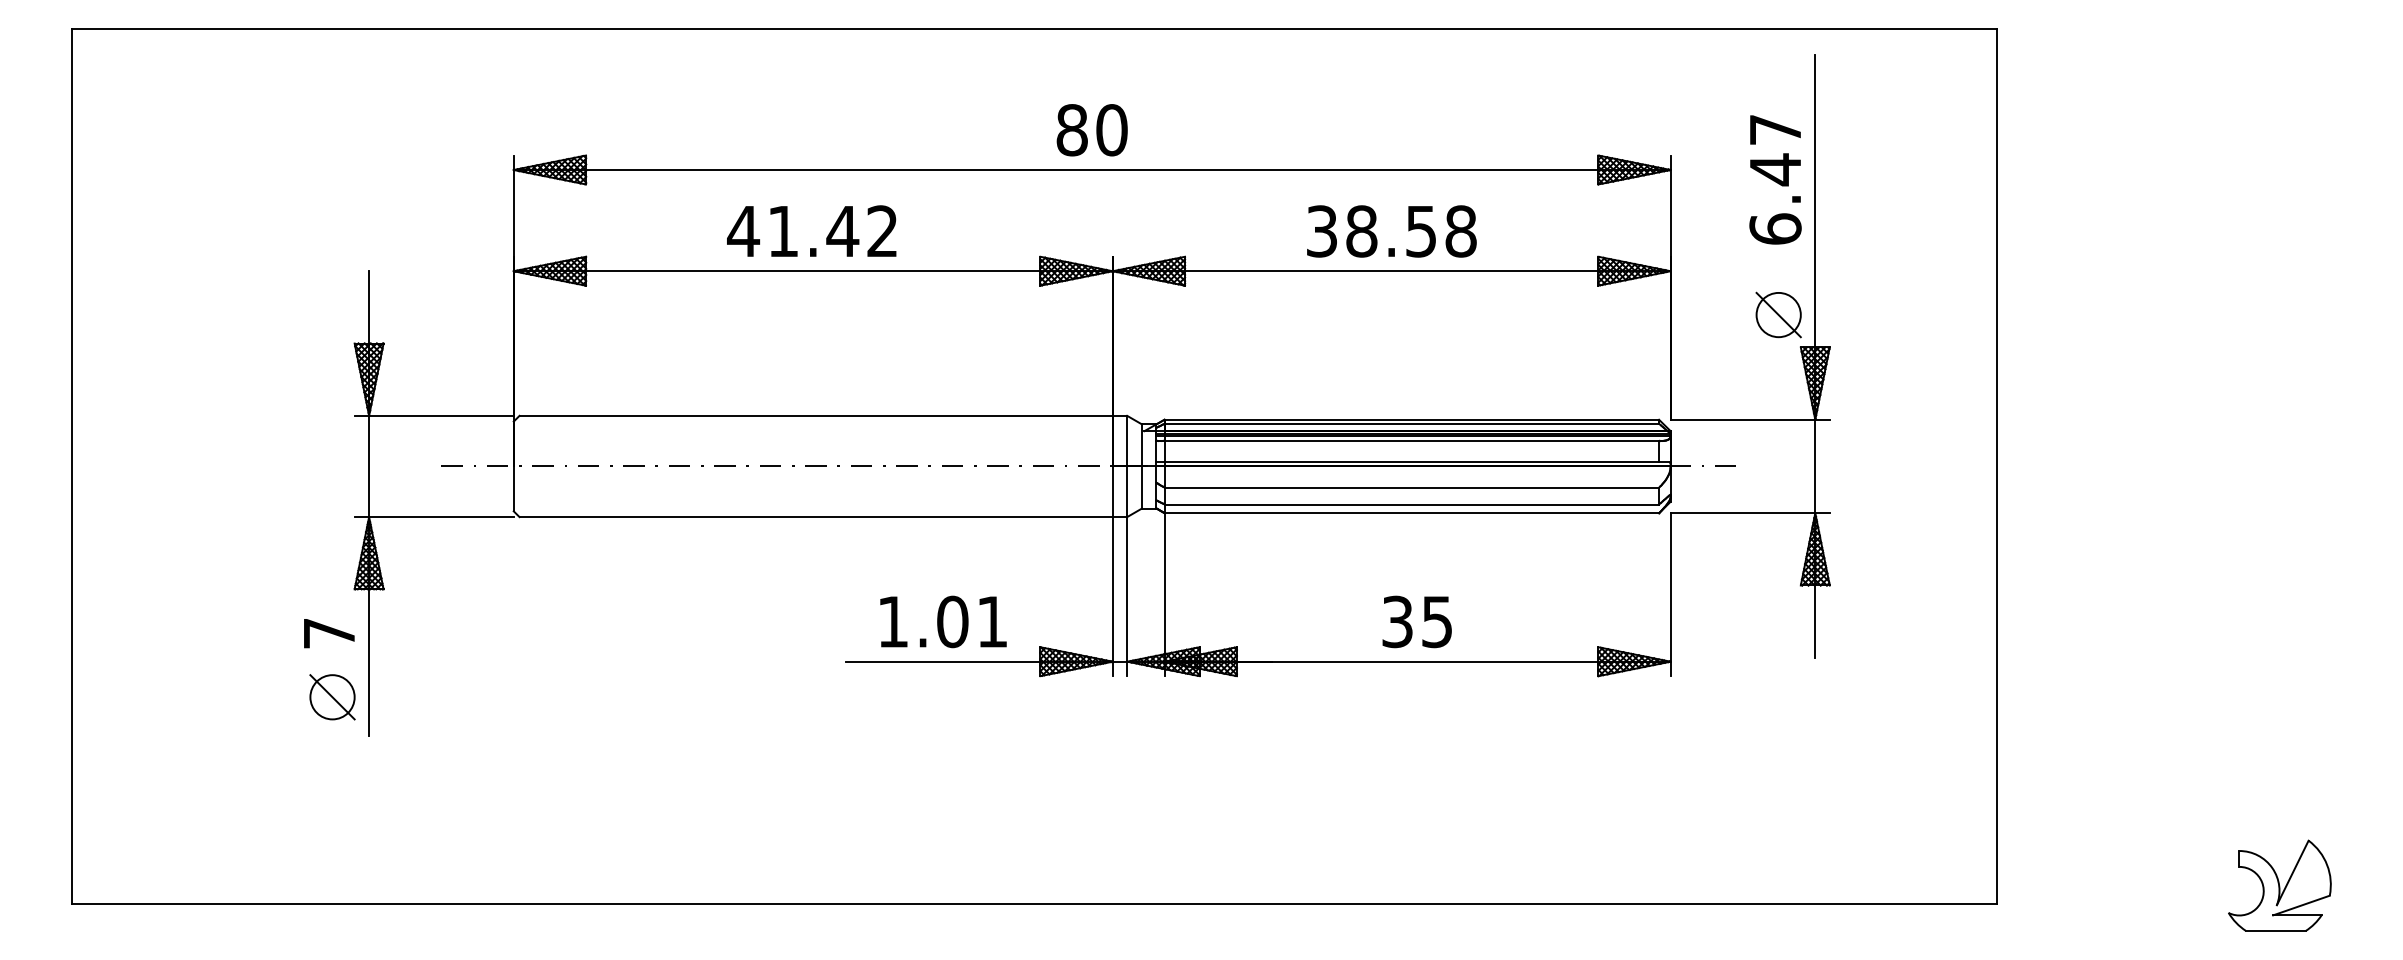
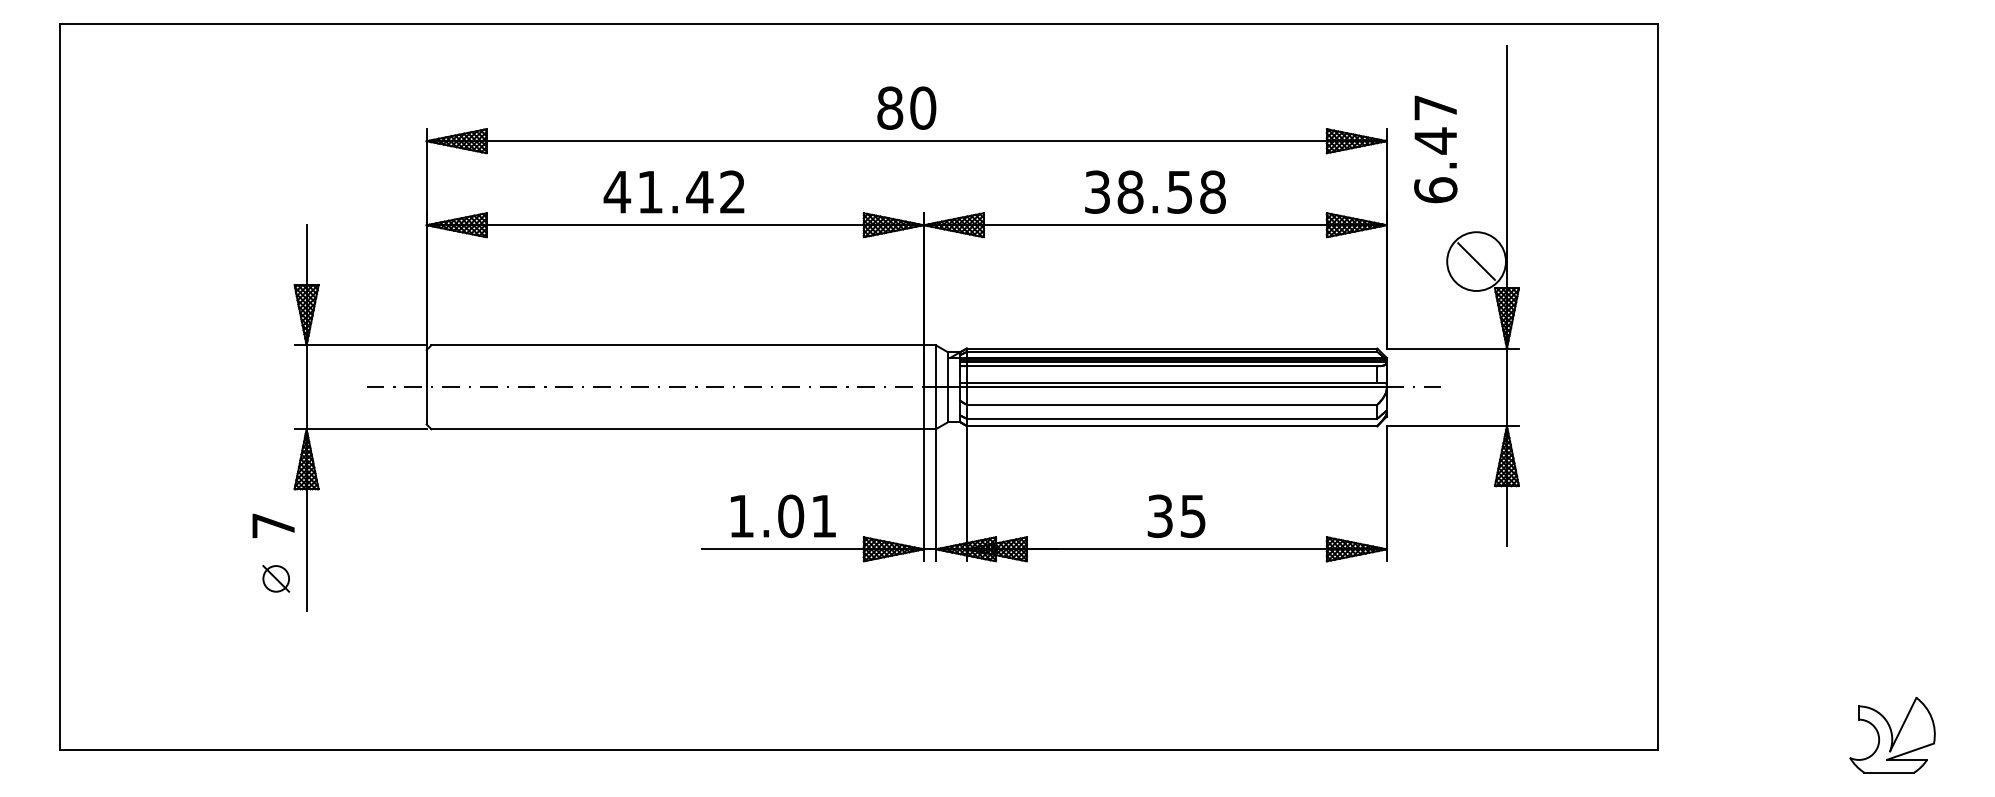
text: (1775, 179) -> (1435, 149), moved
circle: (1778, 314) -> (1476, 261), size x1.6
part: (332, 697) -> (276, 579), size x0.7

